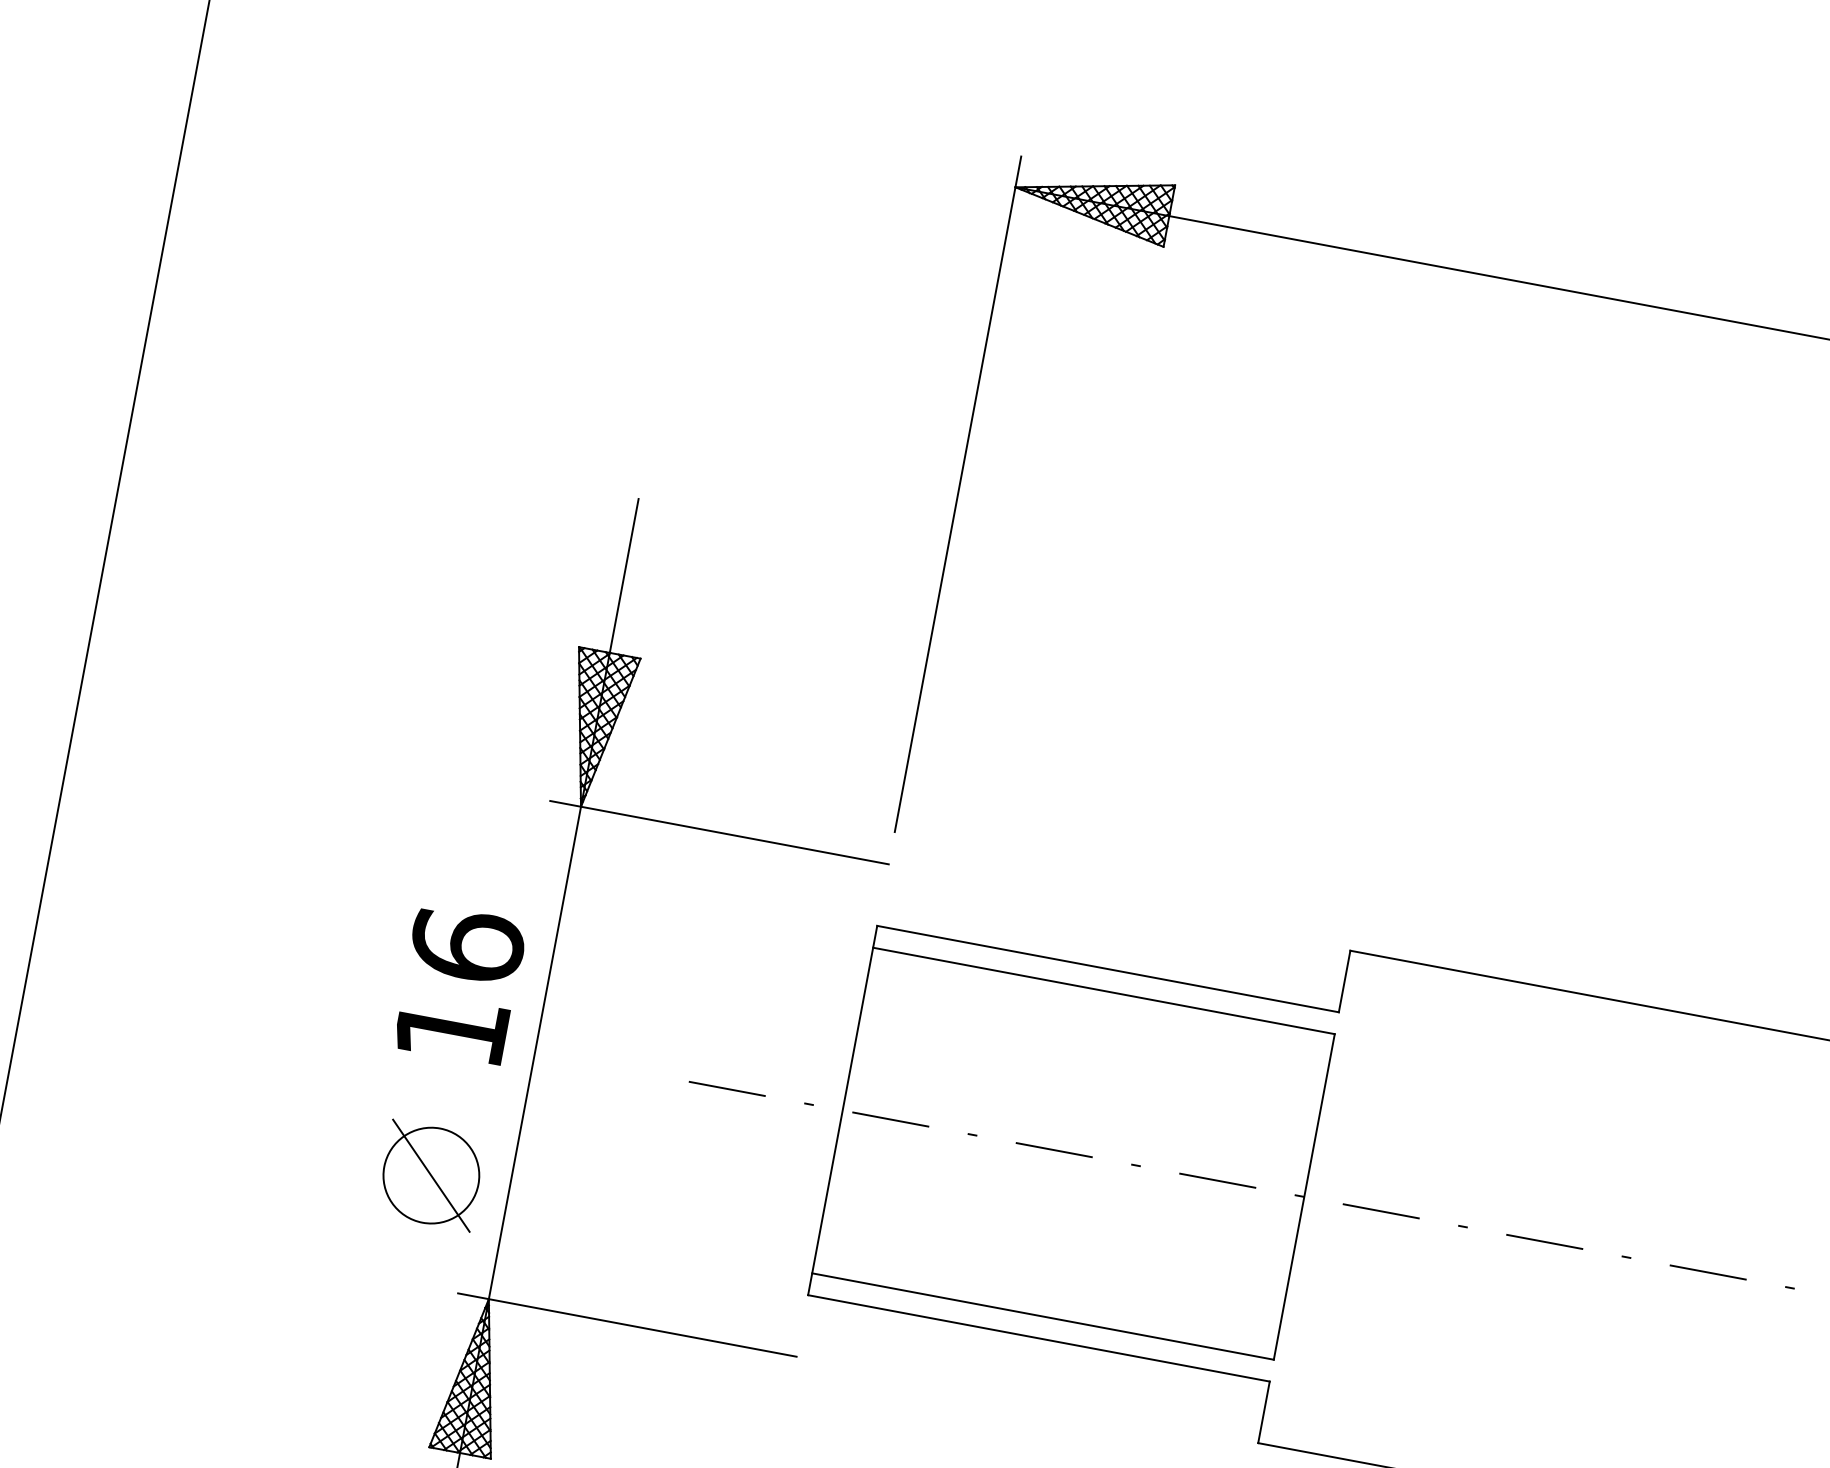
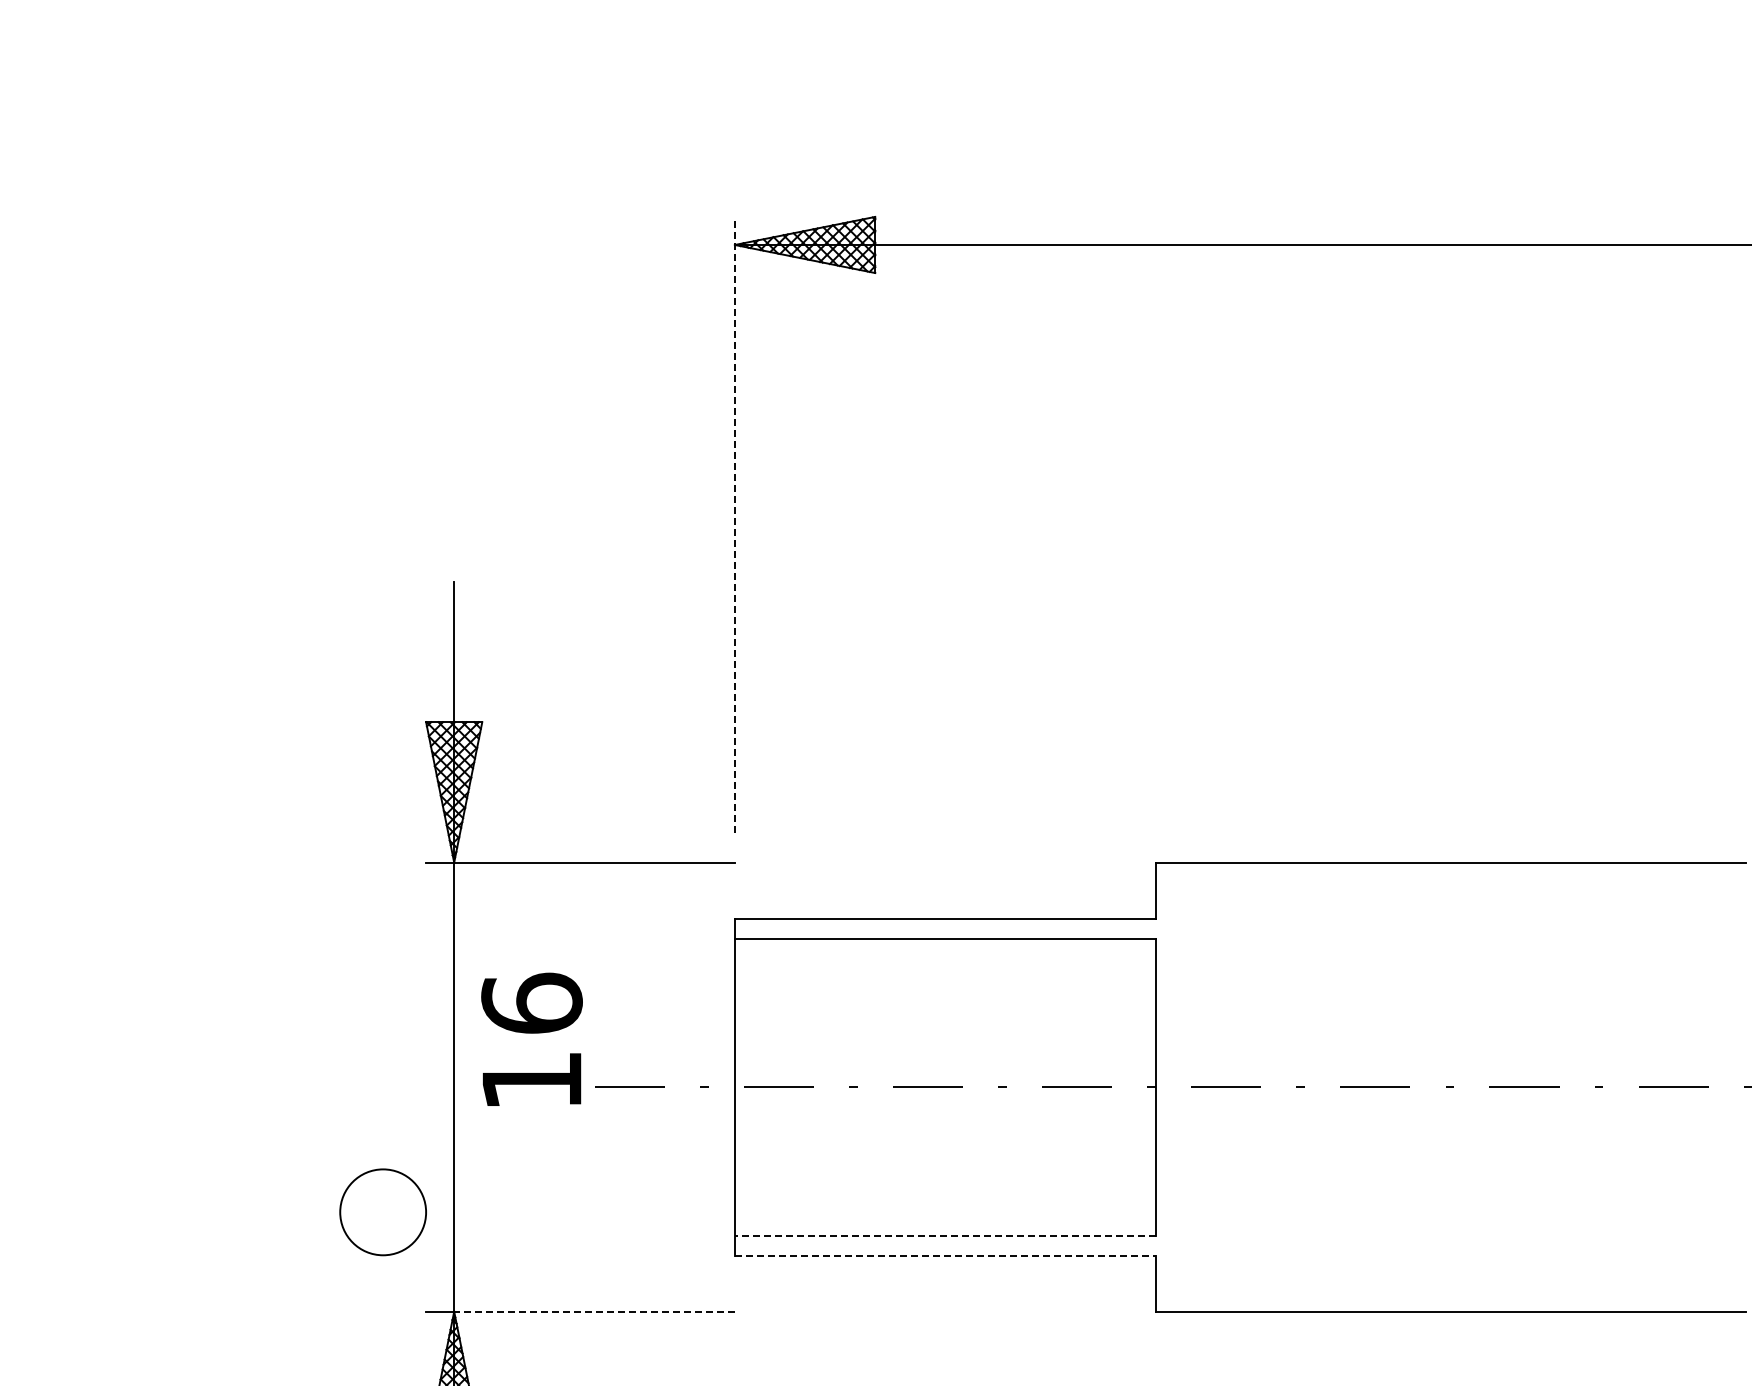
line: (957, 493) -> (734, 524), solid -> dashed
text: (459, 983) -> (531, 1038), moved
line: (431, 1175) -> (383, 1212), removed
line: (1043, 1316) -> (945, 1235), solid -> dashed
line: (642, 1327) -> (594, 1311), solid -> dashed
line: (1038, 1338) -> (945, 1255), solid -> dashed

